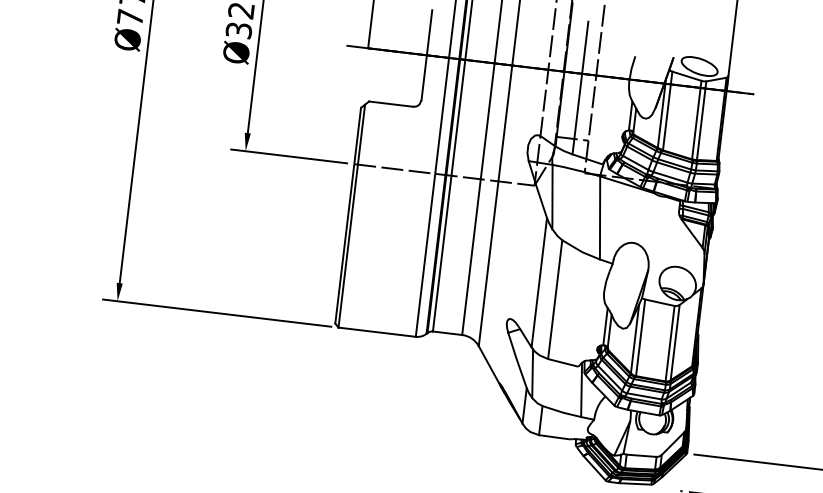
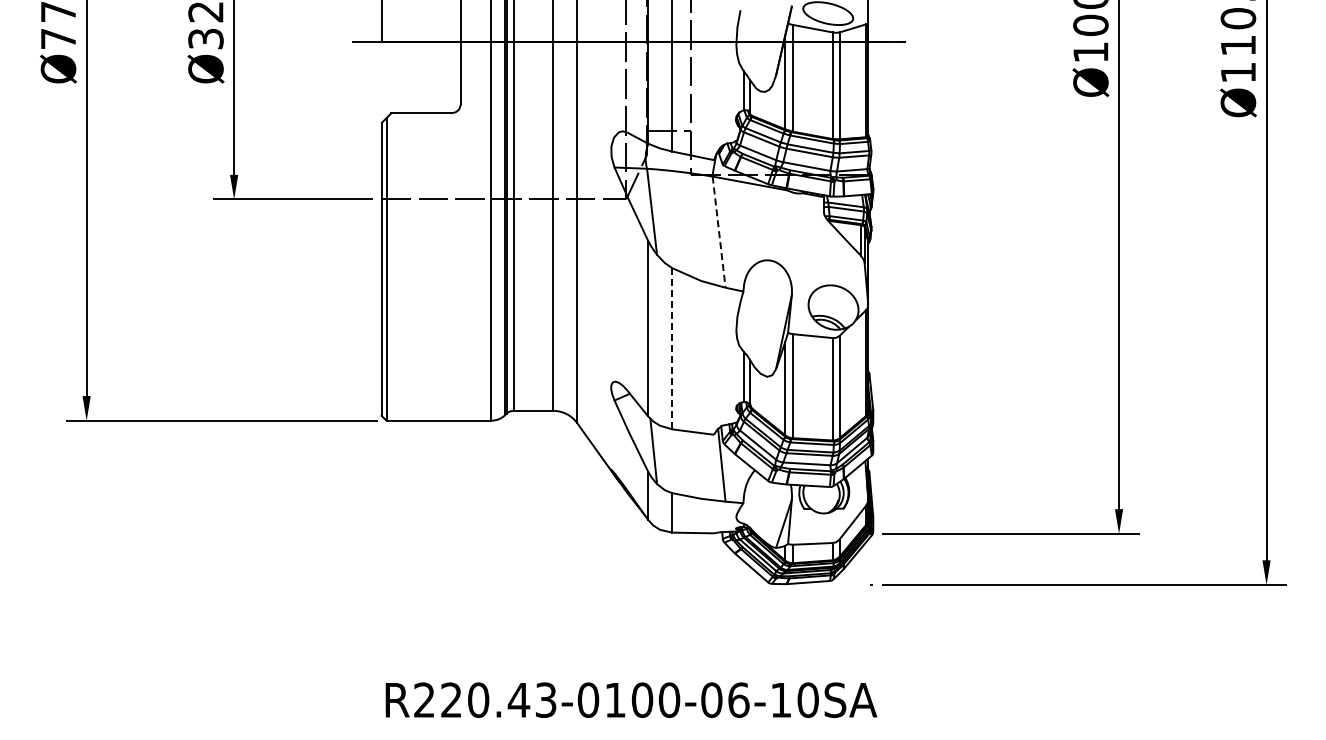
line: (600, 218) -> (719, 232), solid -> dashed
line: (555, 299) -> (672, 348), solid -> dashed

